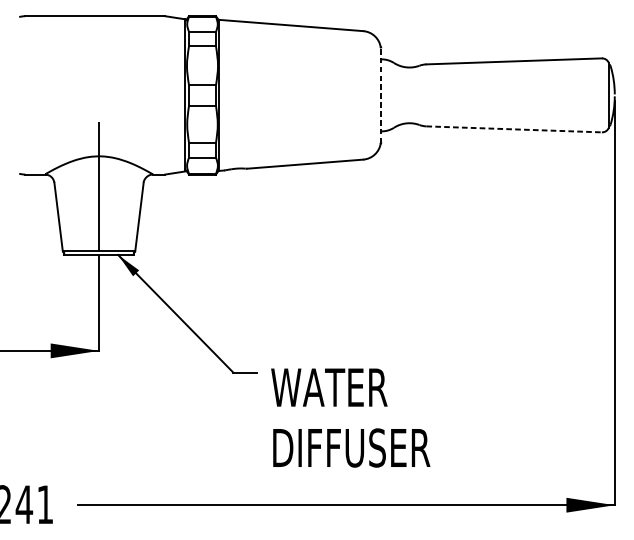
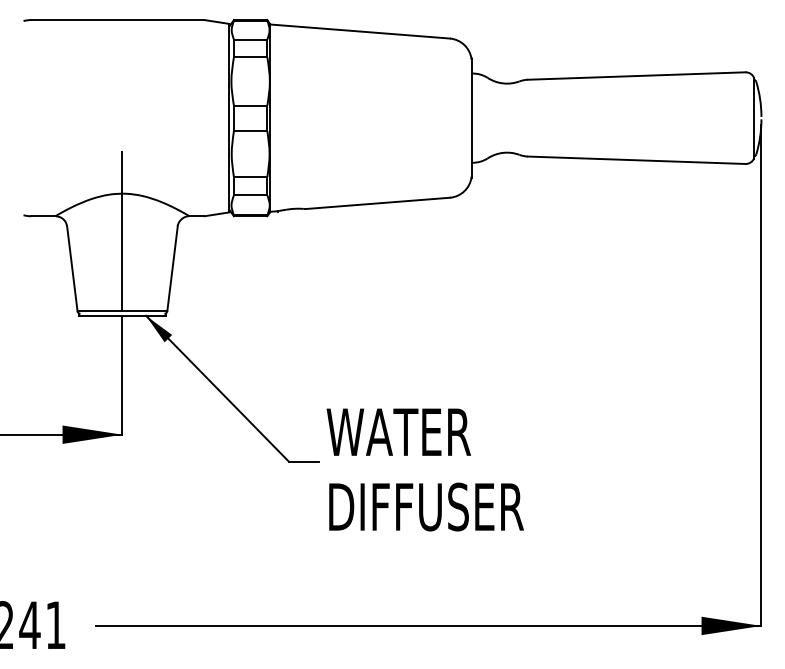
line: (381, 94) -> (472, 117), dashed -> solid
line: (513, 129) -> (636, 160), dashed -> solid
text: (350, 417) -> (424, 469), moved

